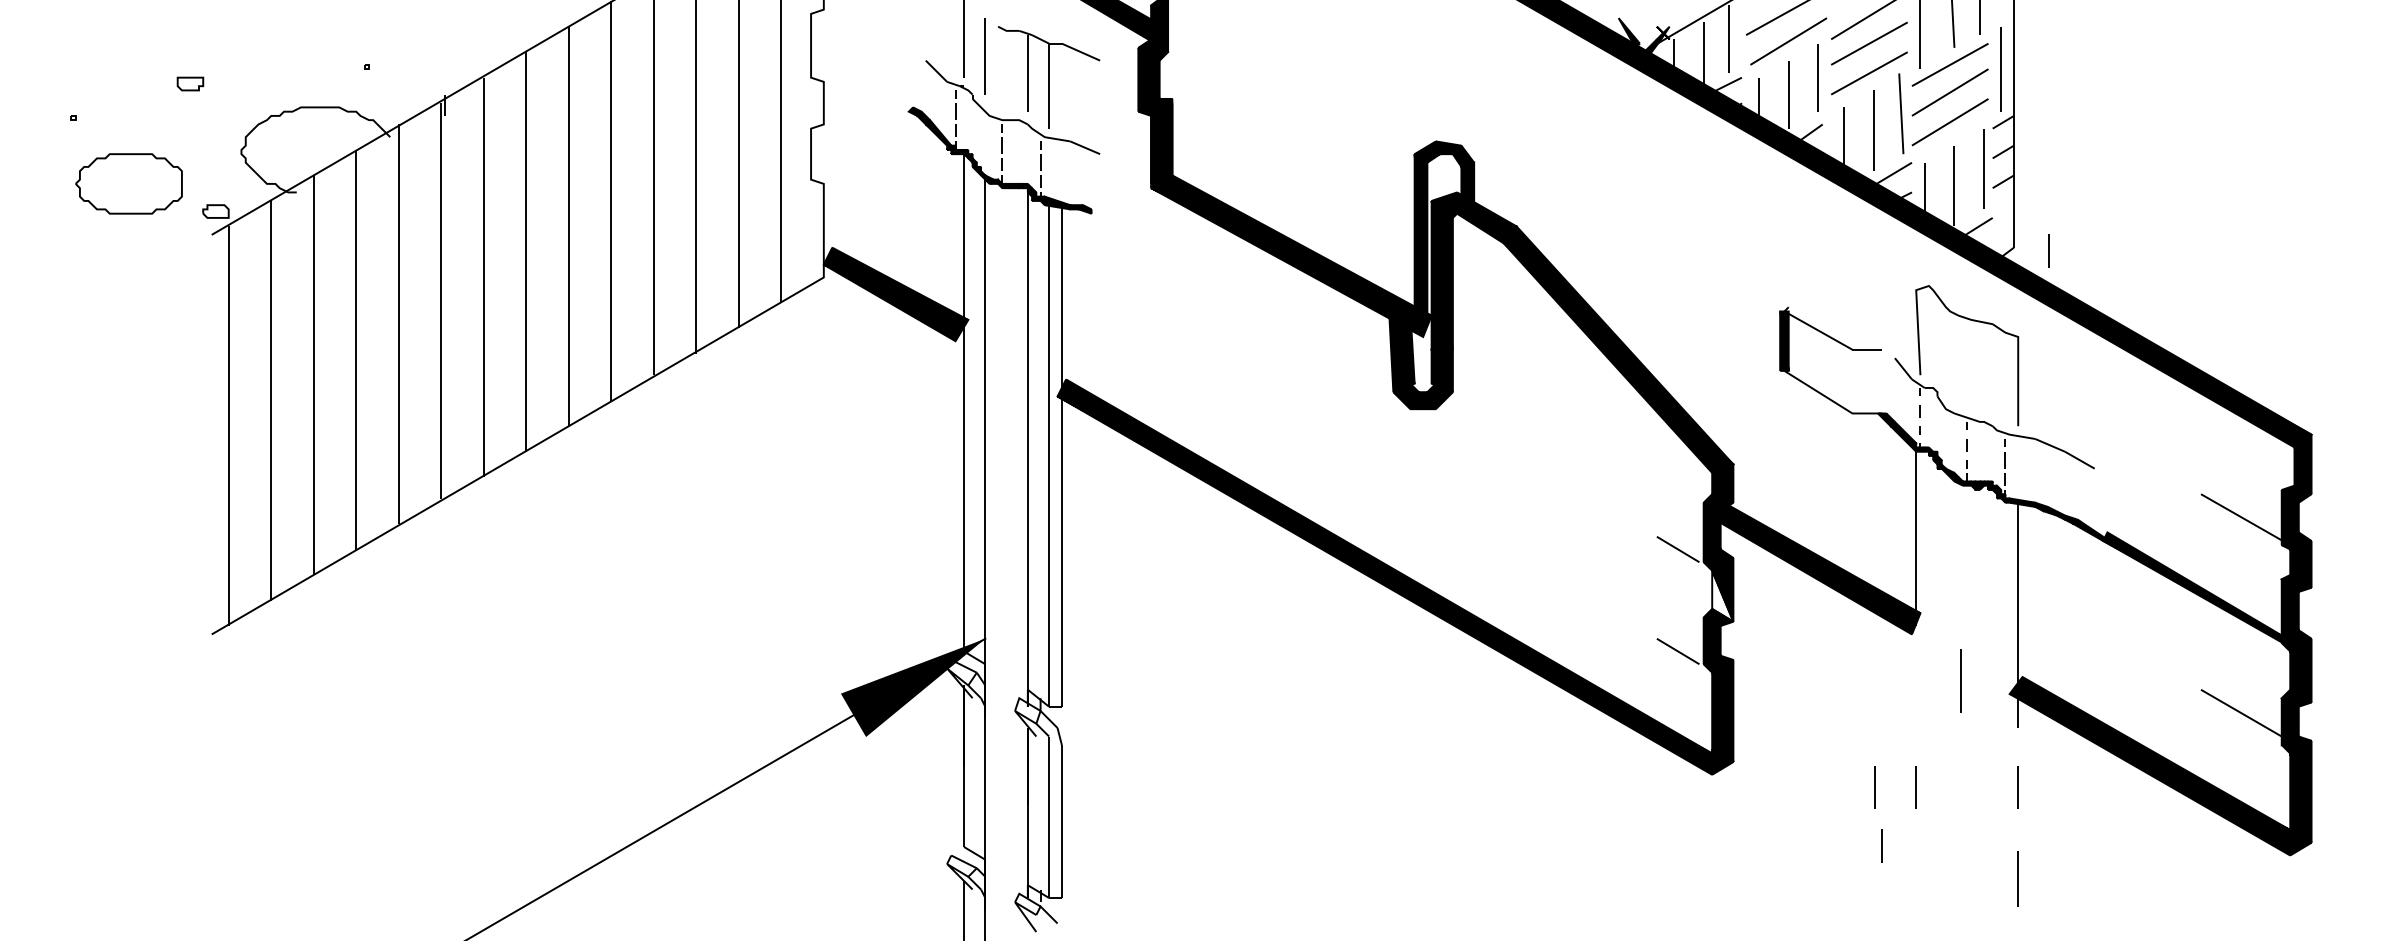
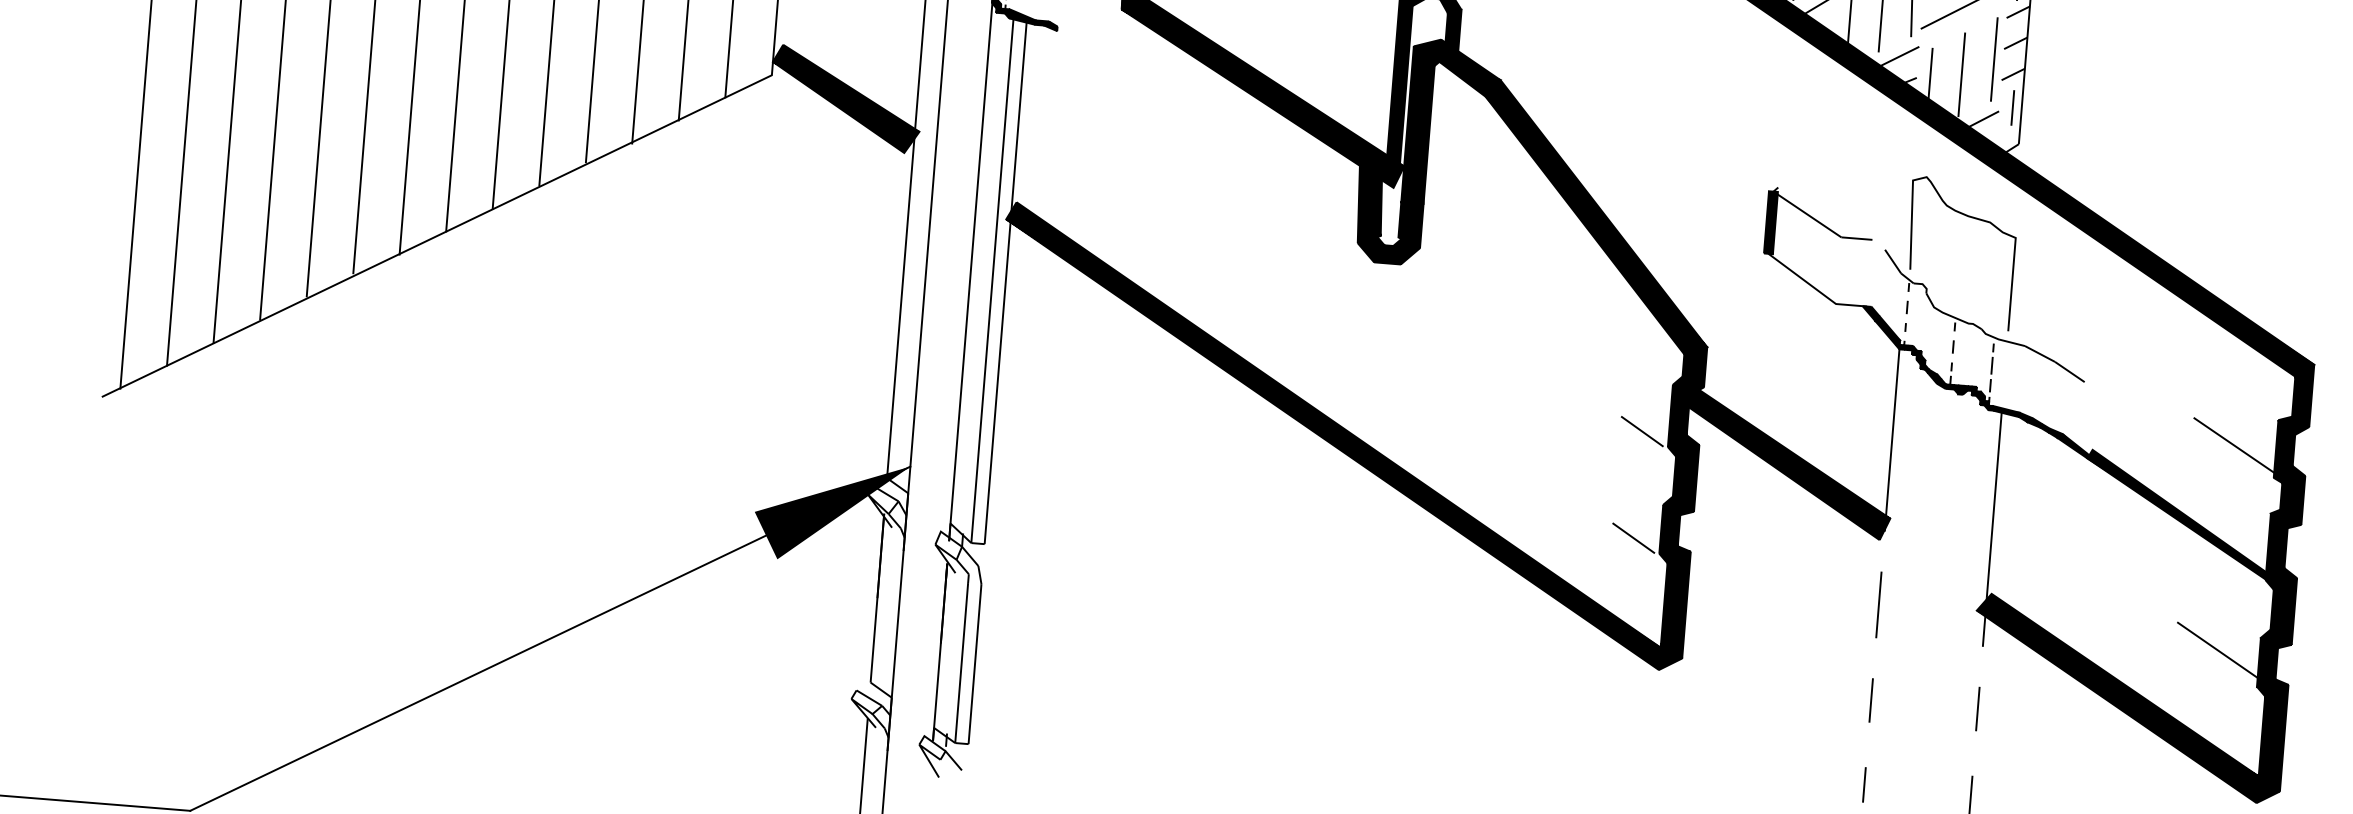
line: (2048, 250) -> (2011, 107), moved
fill: (1722, 595) -> (1684, 483), added
line: (1960, 680) -> (1878, 604), moved
line: (1874, 787) -> (1827, 696), removed
line: (1881, 845) -> (1863, 784), moved

